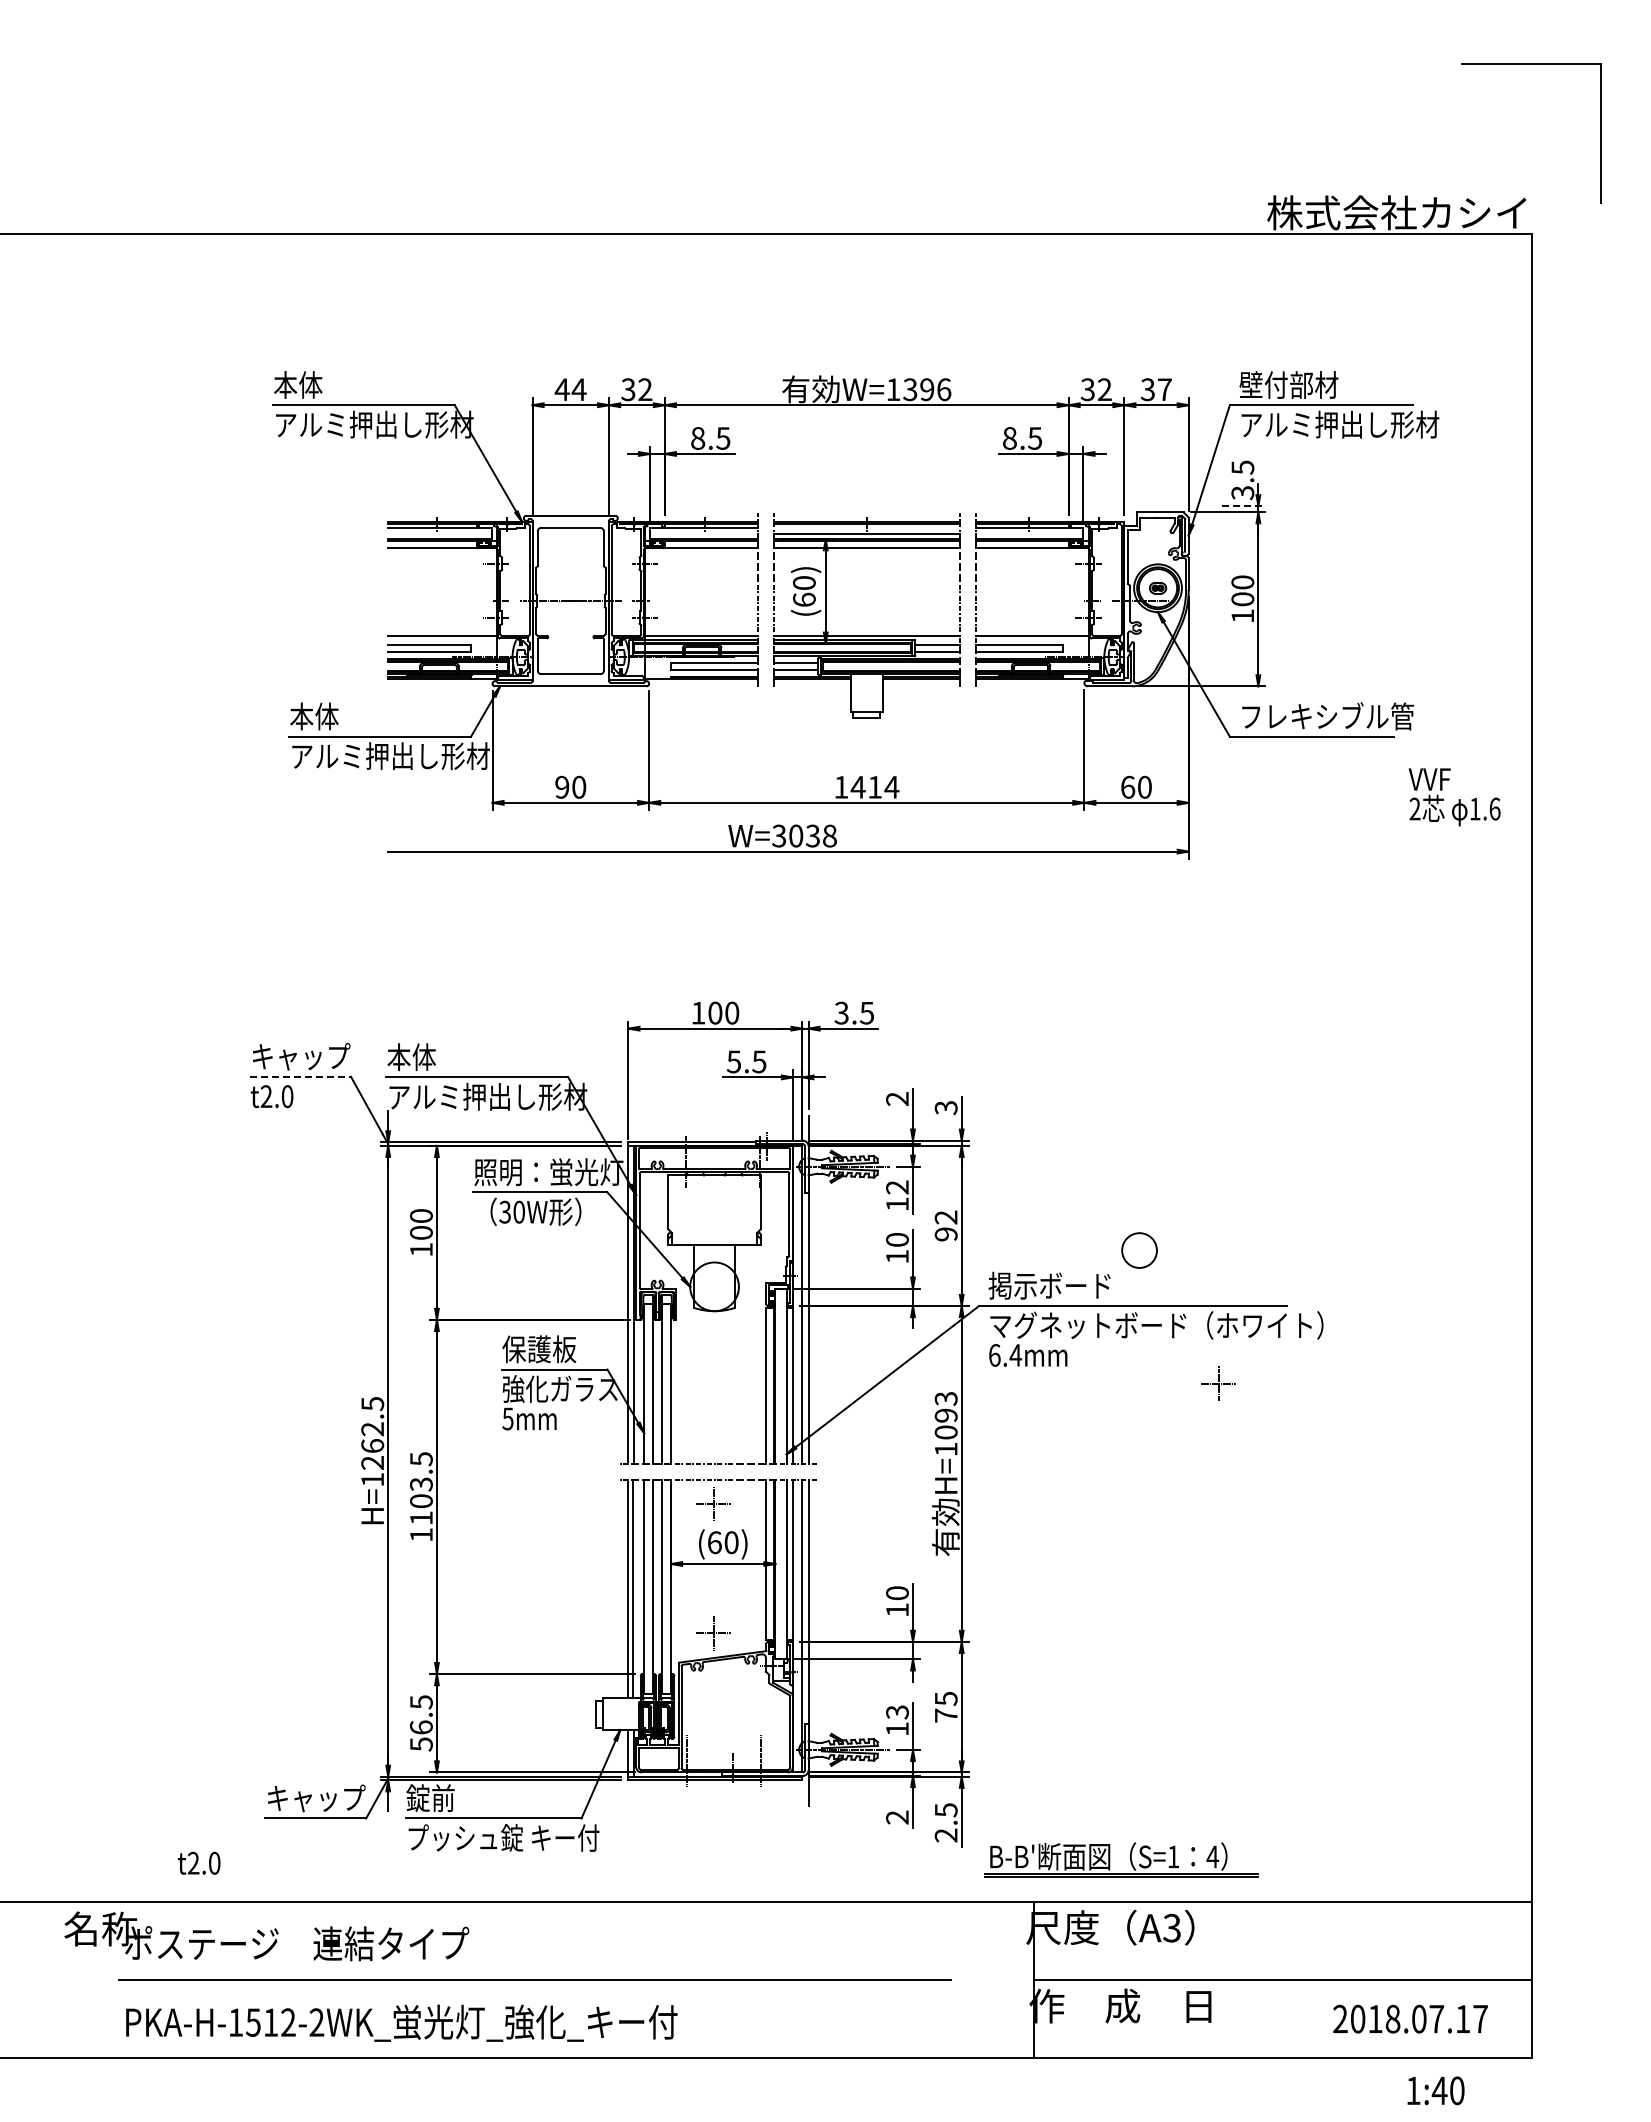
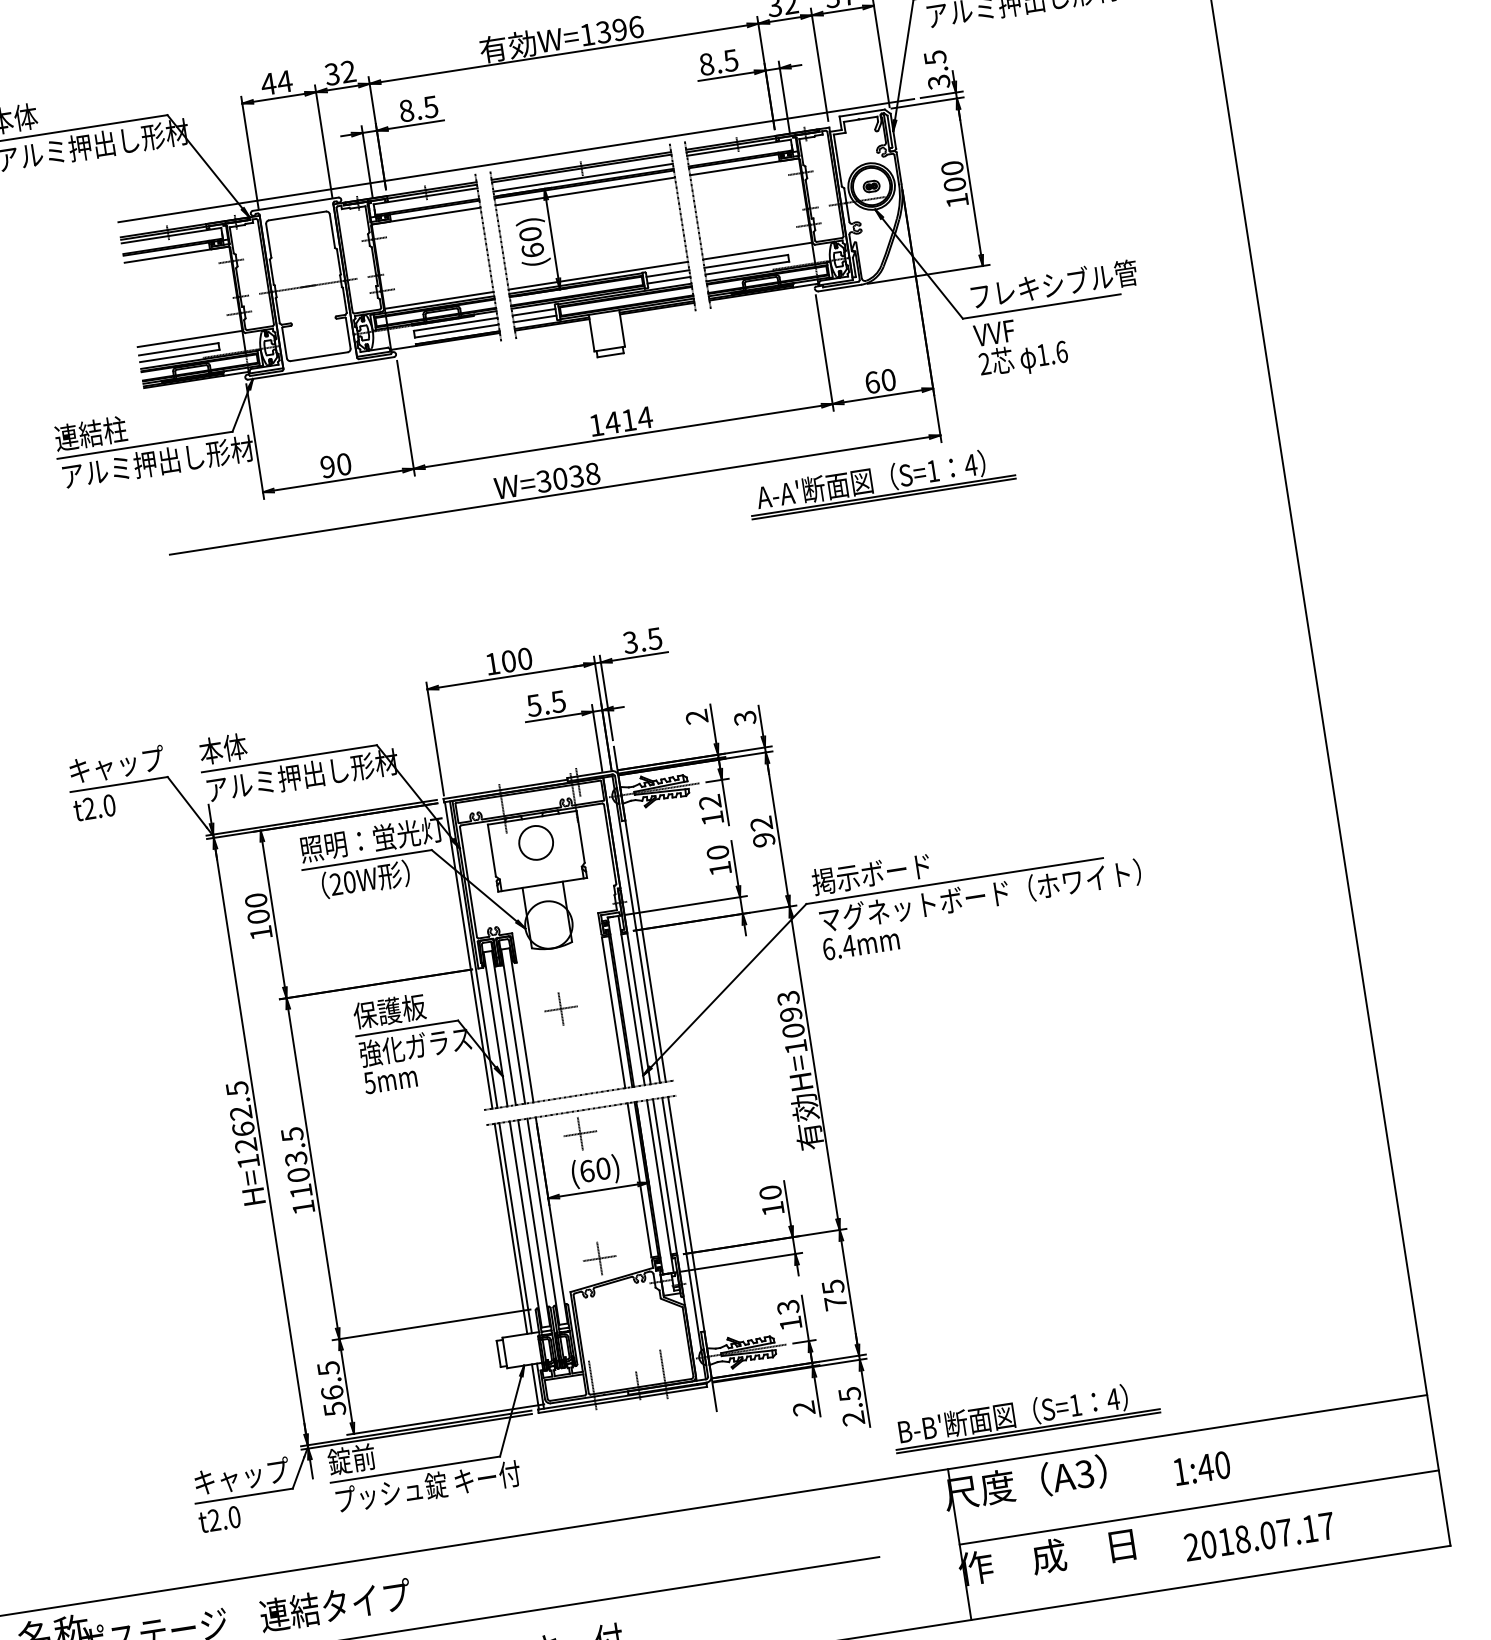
line: (801, 506) -> (516, 160), added
line: (1243, 506) -> (941, 95), dashed -> solid
text: (326, 716) -> (90, 433), 本体 -> 連結柱
text: (1454, 797) -> (1021, 346), moved
part: (1112, 889) -> (872, 483), added
line: (301, 1076) -> (119, 784), dashed -> solid
text: (504, 1212) -> (335, 884), 30W -> 20W
circle: (1139, 1250) -> (536, 842), moved
part: (1218, 1383) -> (560, 1008), moved
text: (199, 1862) -> (219, 1518), moved
text: (1410, 2018) -> (1259, 1536), moved
text: (1435, 2090) -> (1201, 1468), moved

